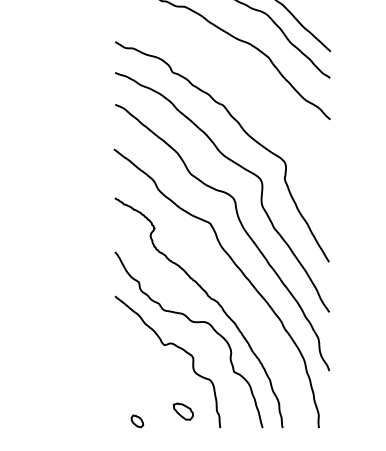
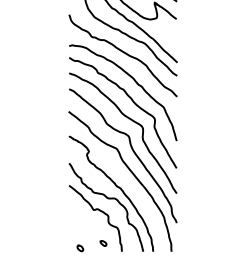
curve: (245, 89) -> (134, 81), added
part: (183, 411) -> (103, 243), size x0.62

